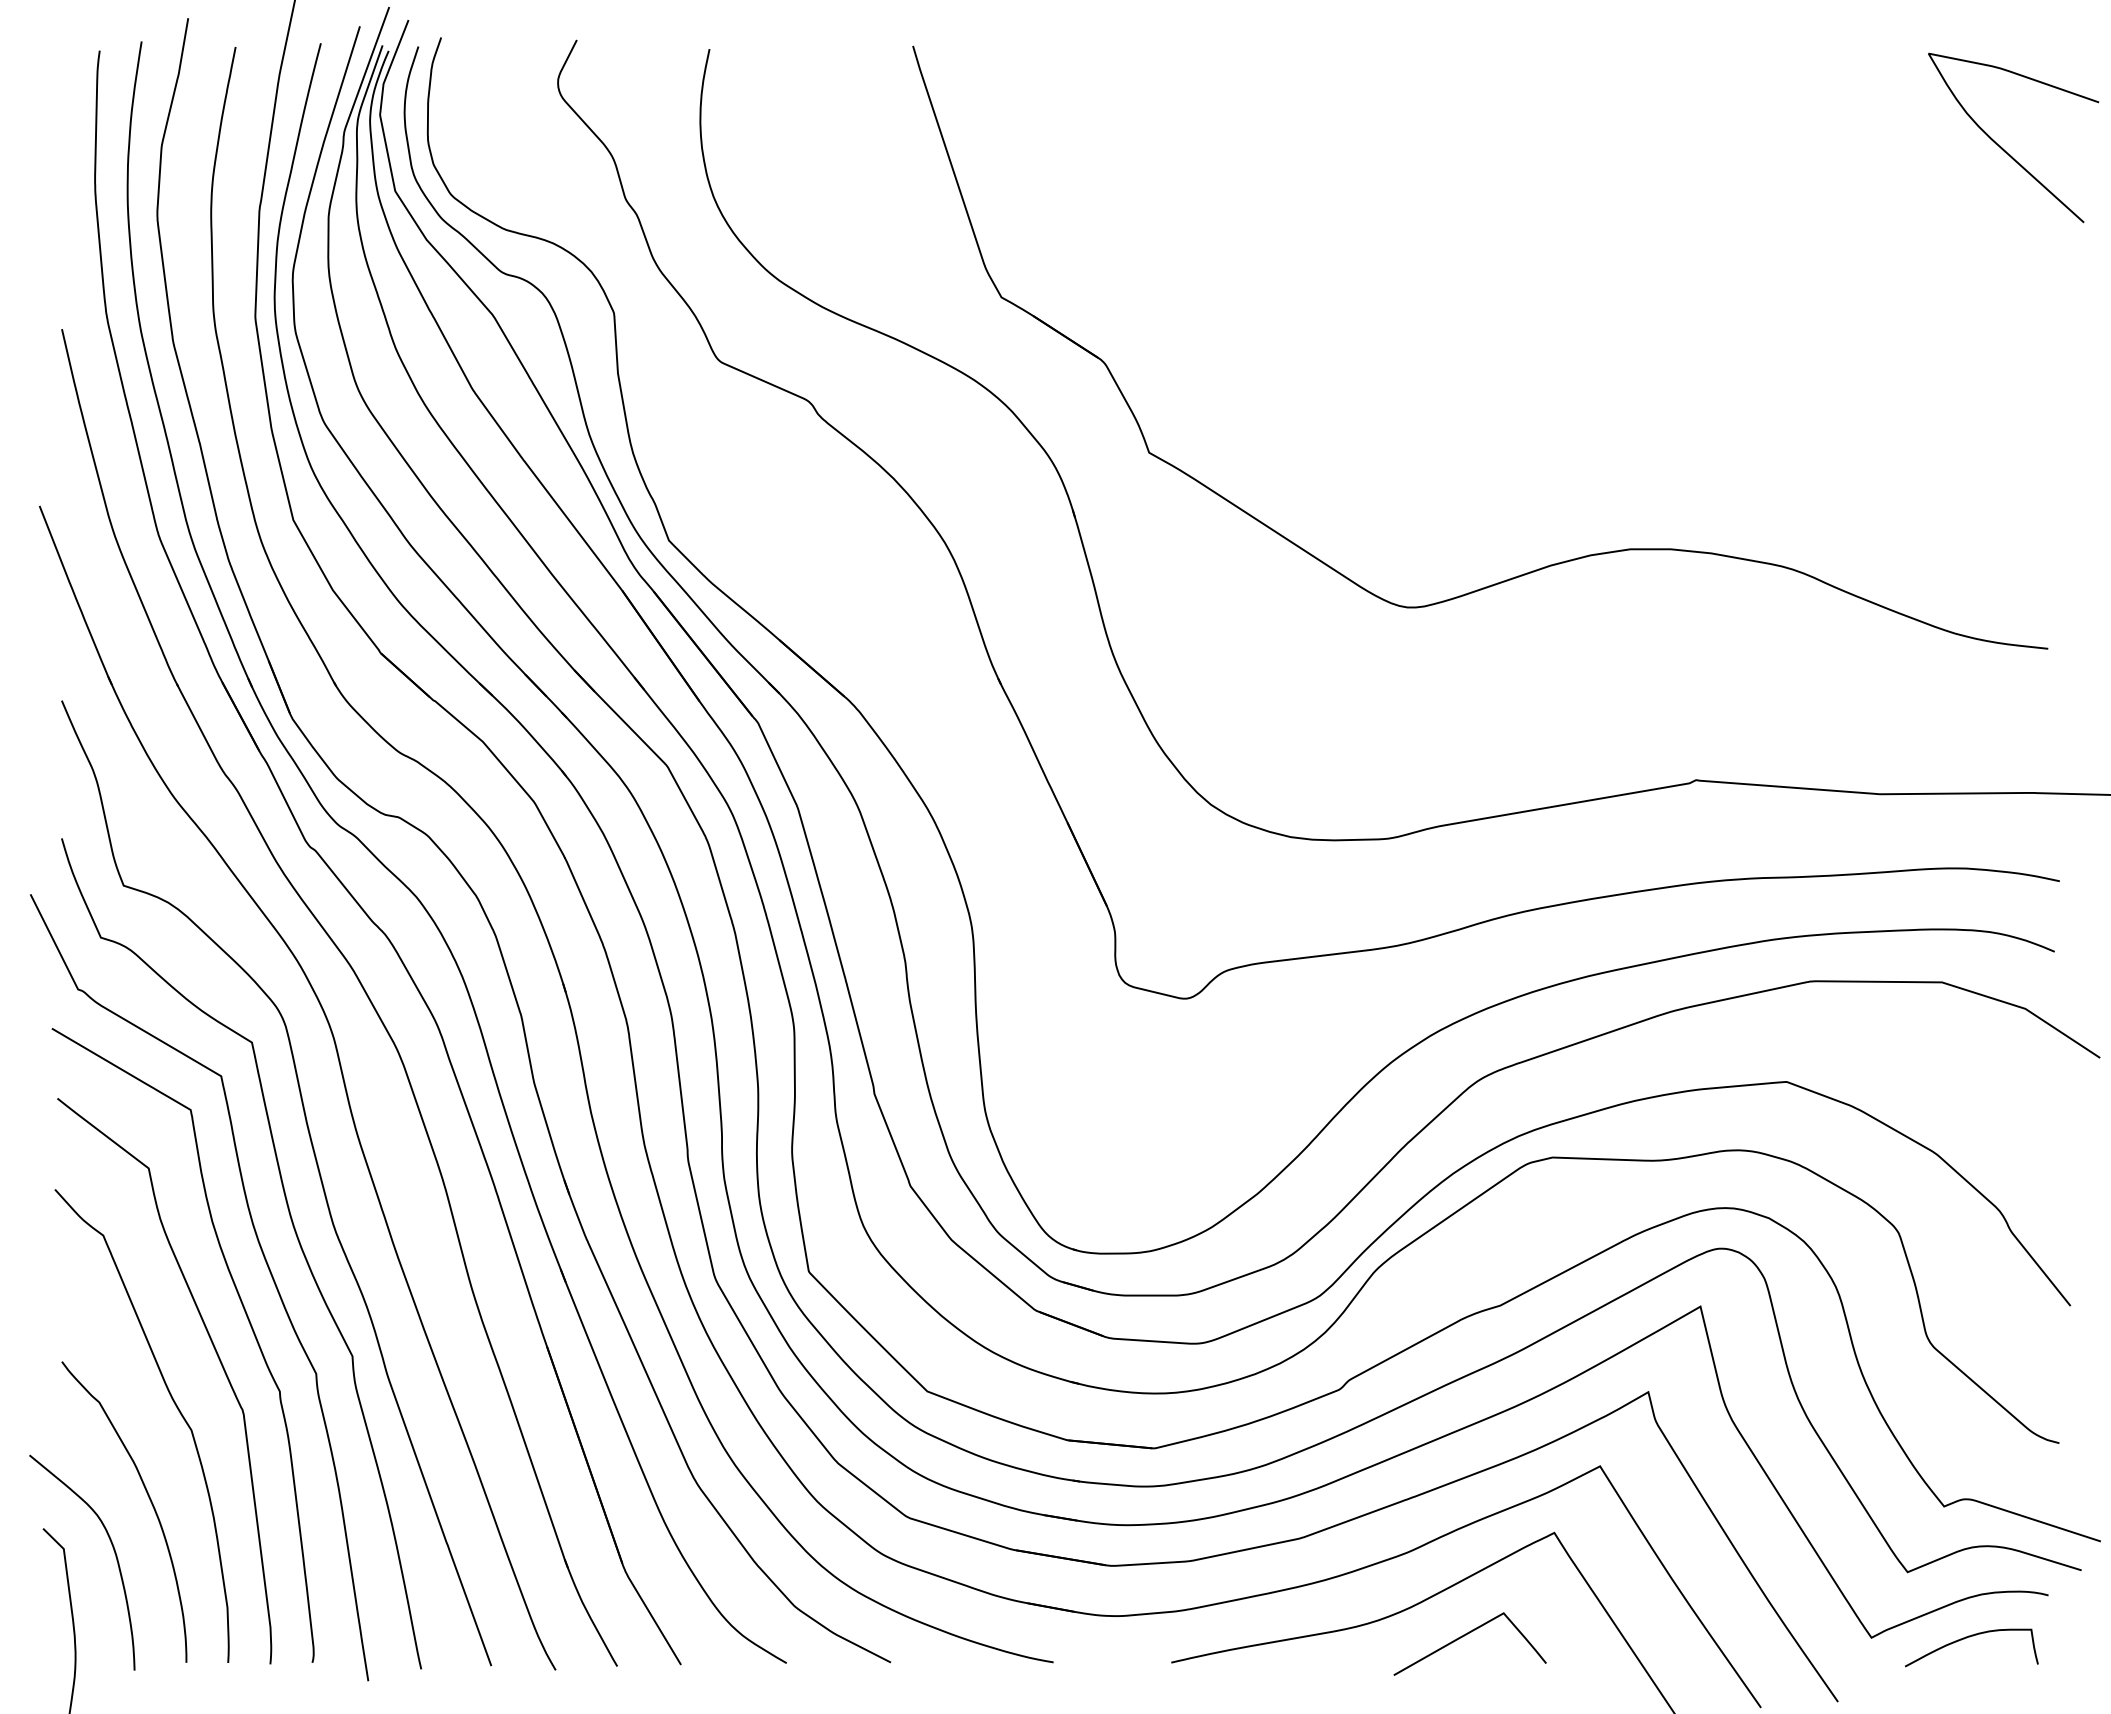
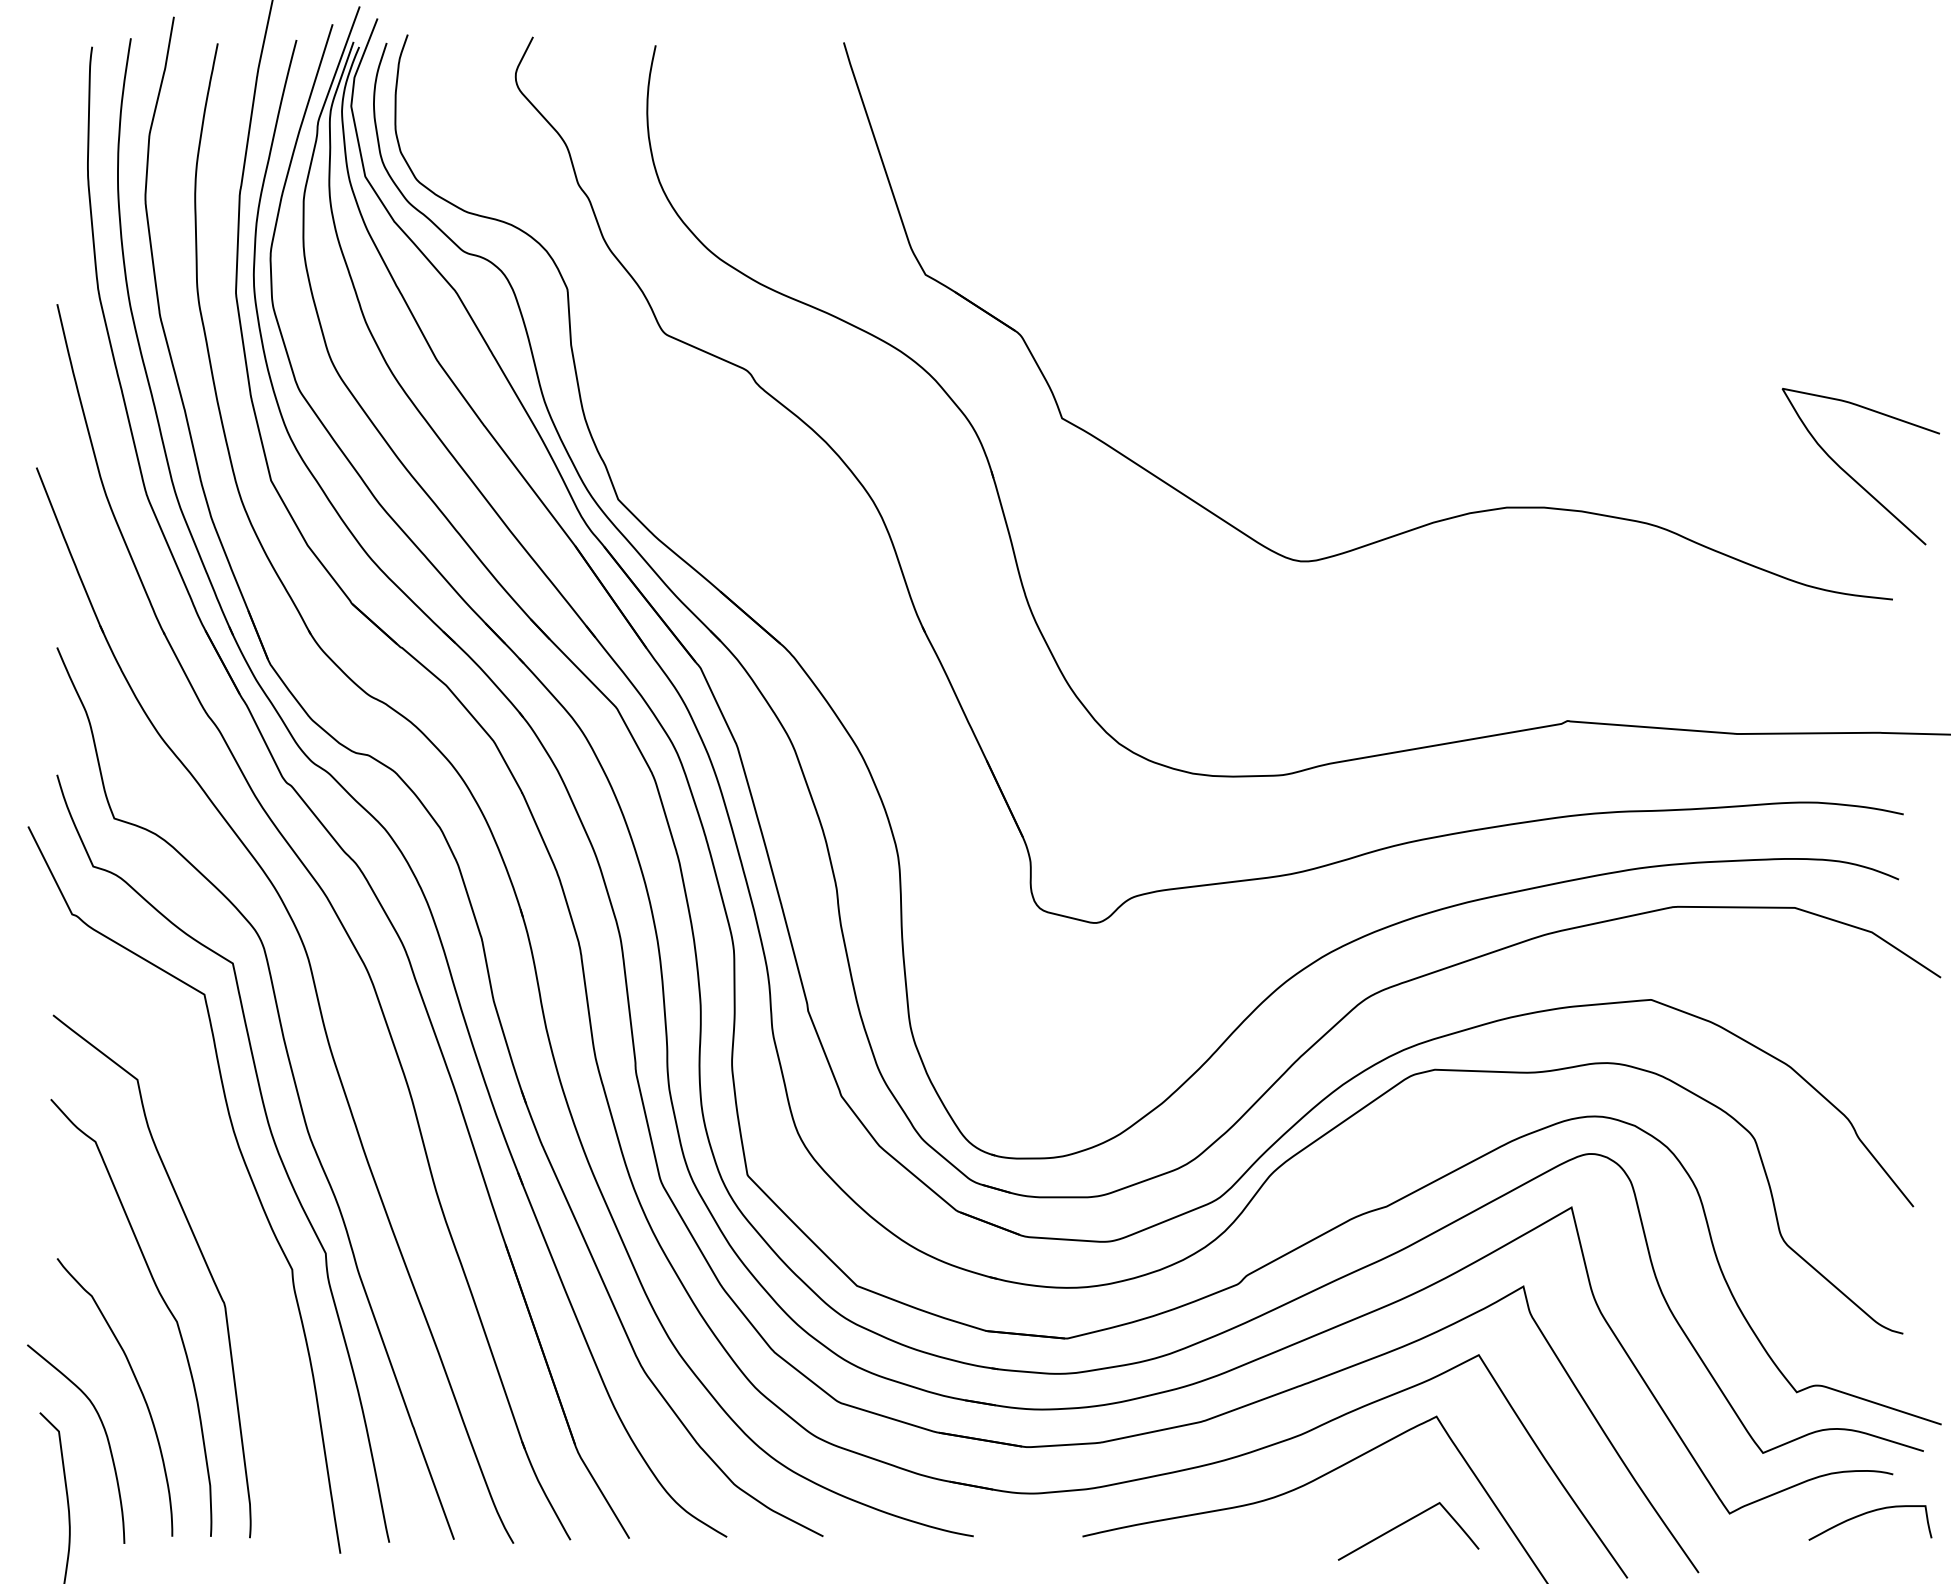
curve: (2002, 147) -> (1850, 475), moved
curve: (246, 1317) -> (227, 1217), removed
curve: (1466, 1635) -> (1405, 1523), moved
curve: (1967, 1638) -> (1866, 1514), moved

